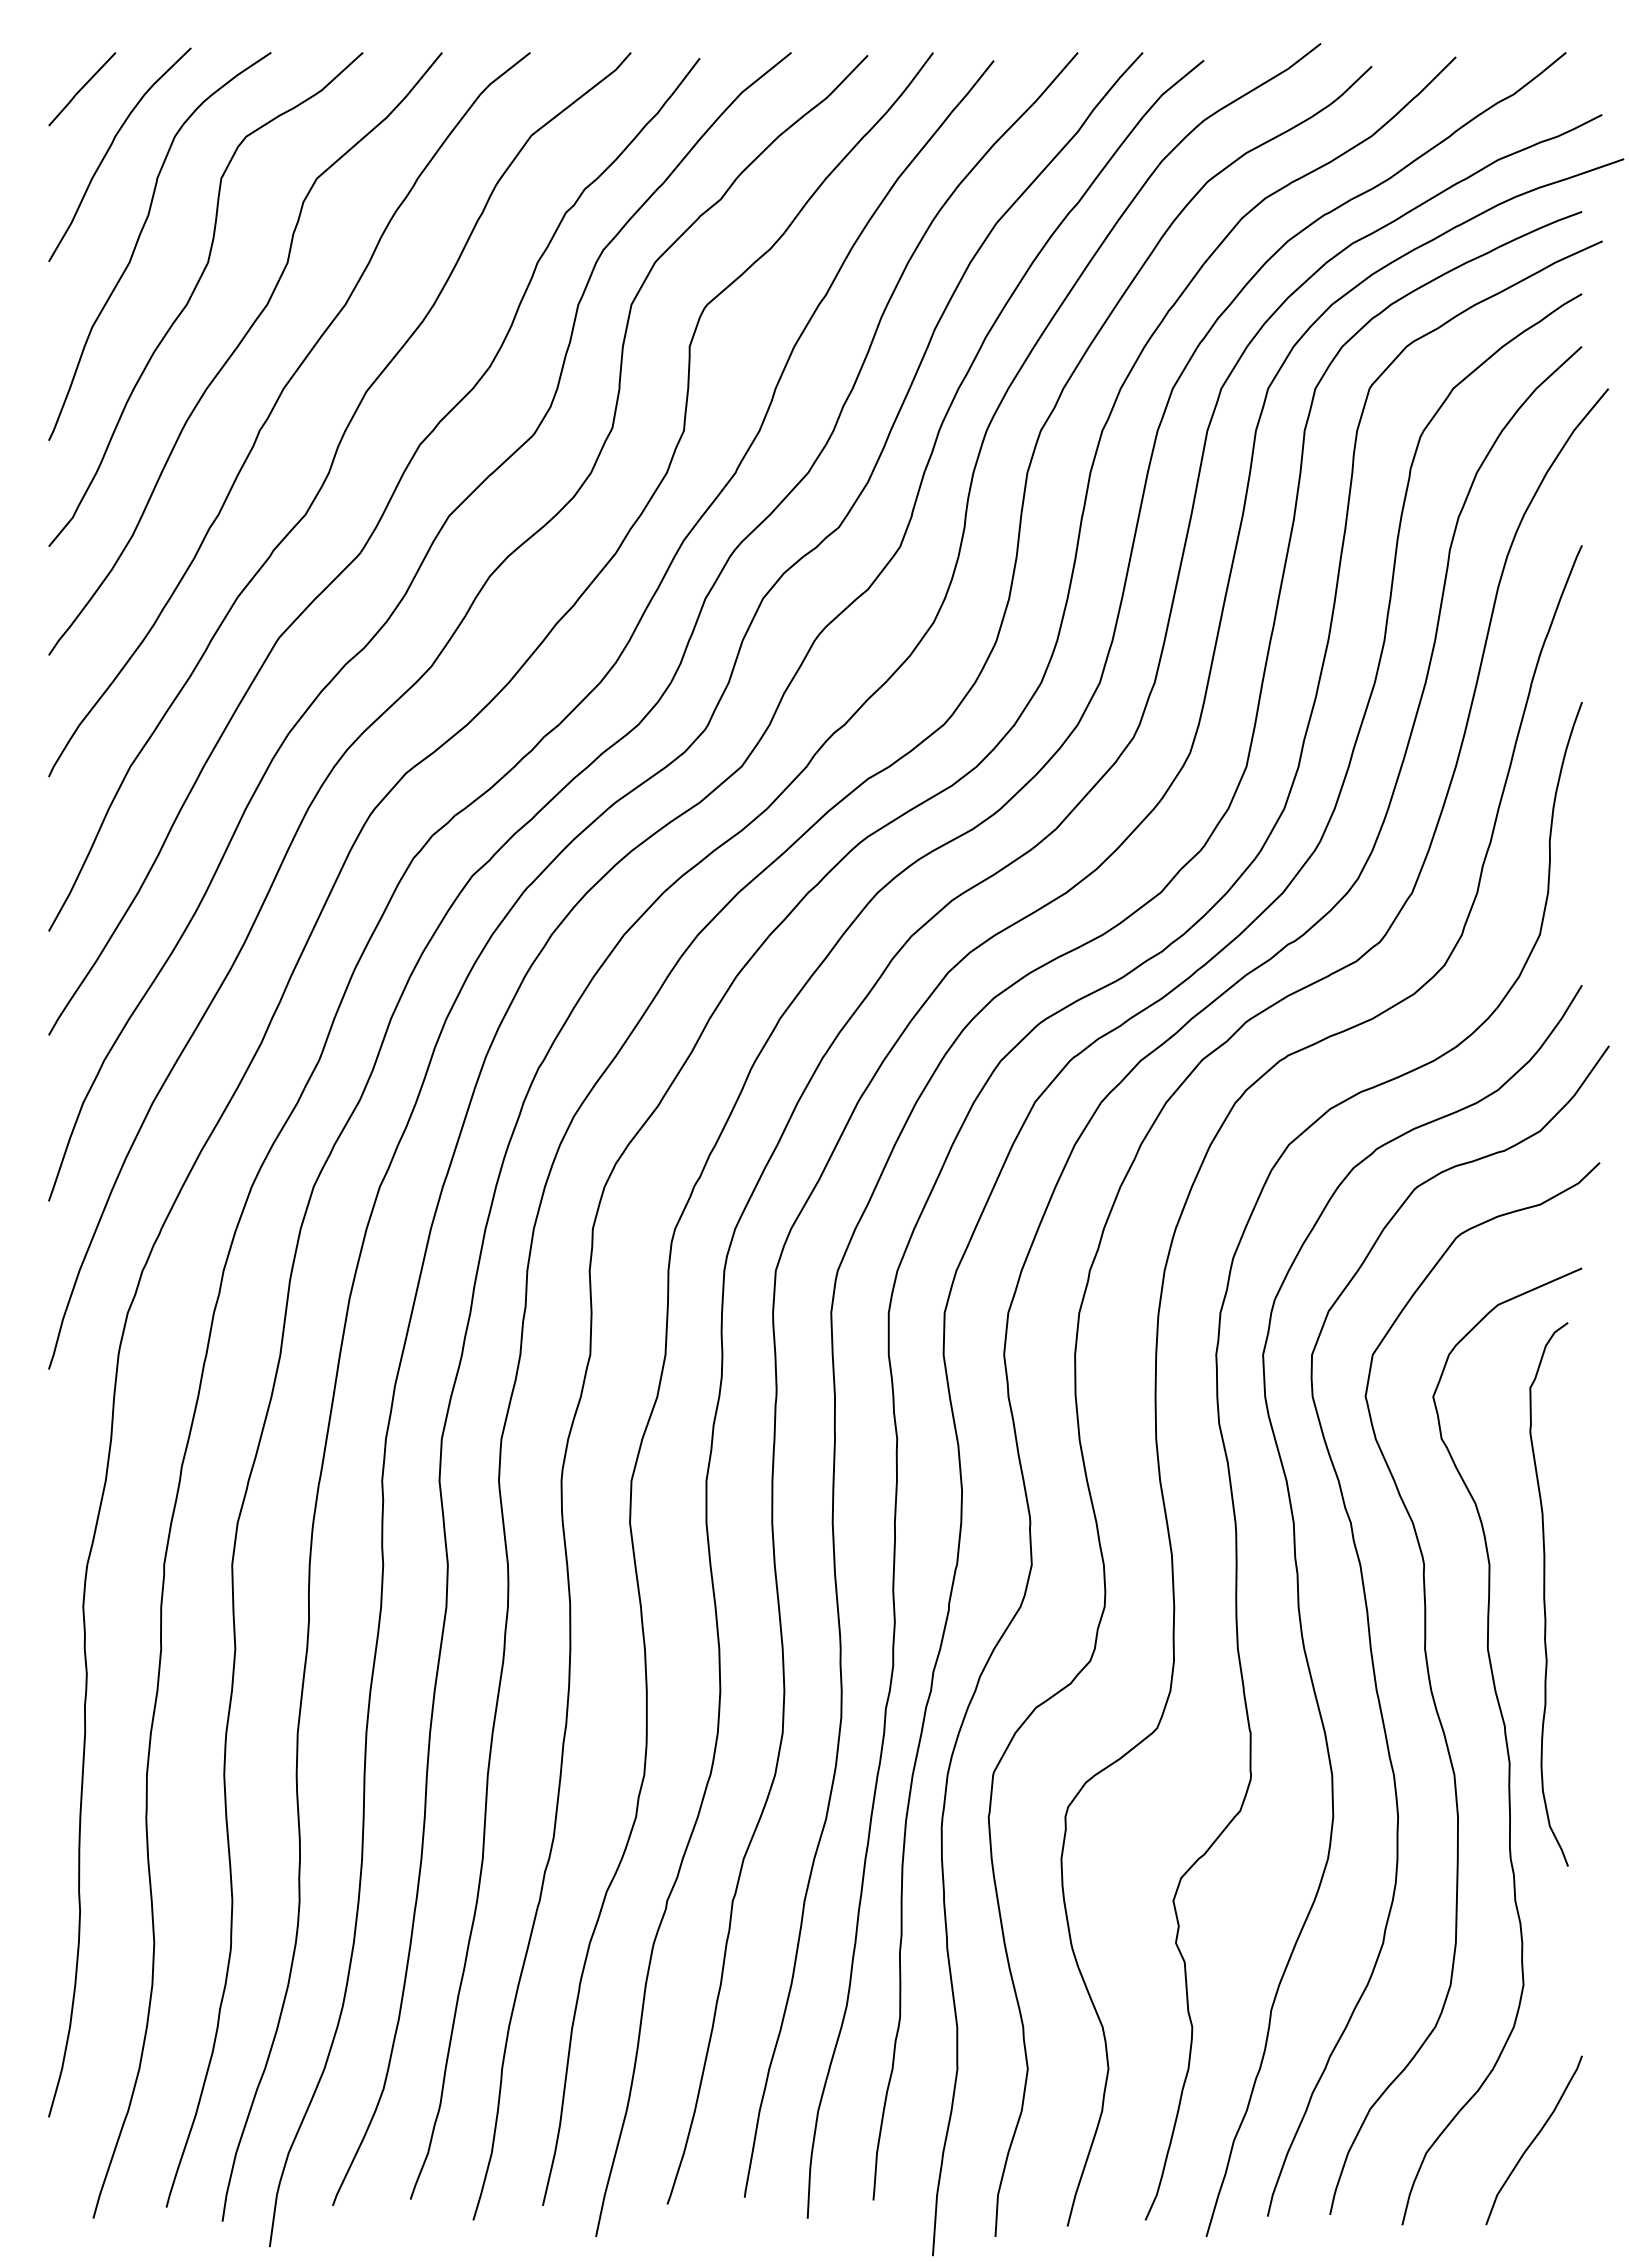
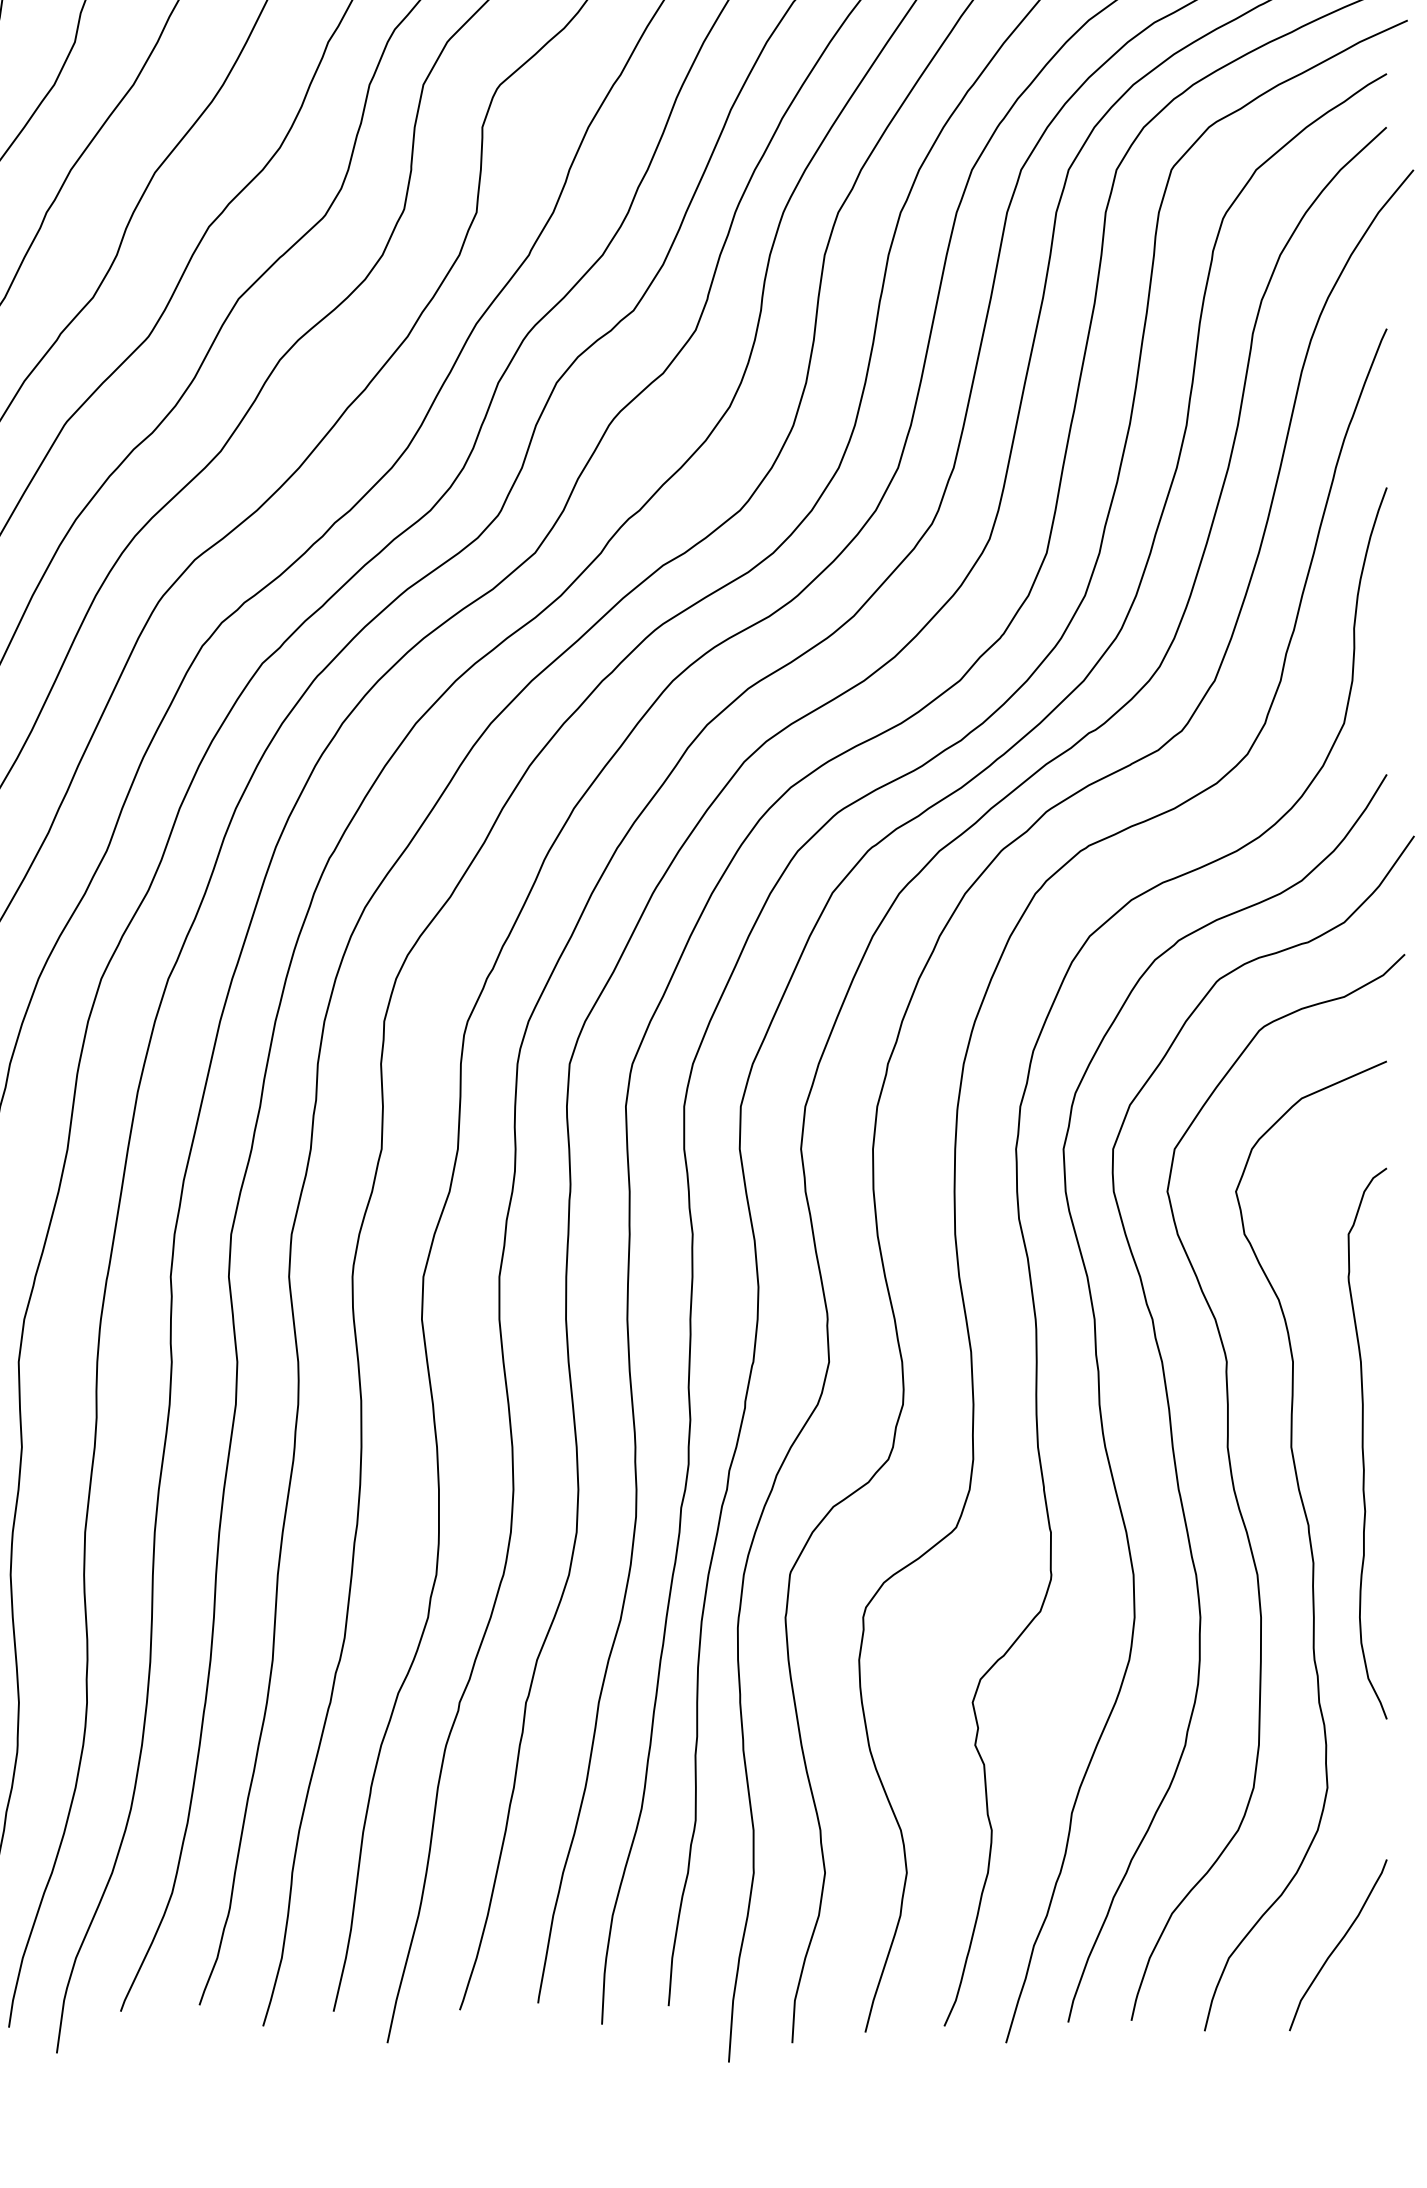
curve: (1545, 1594) -> (1363, 1443), moved

